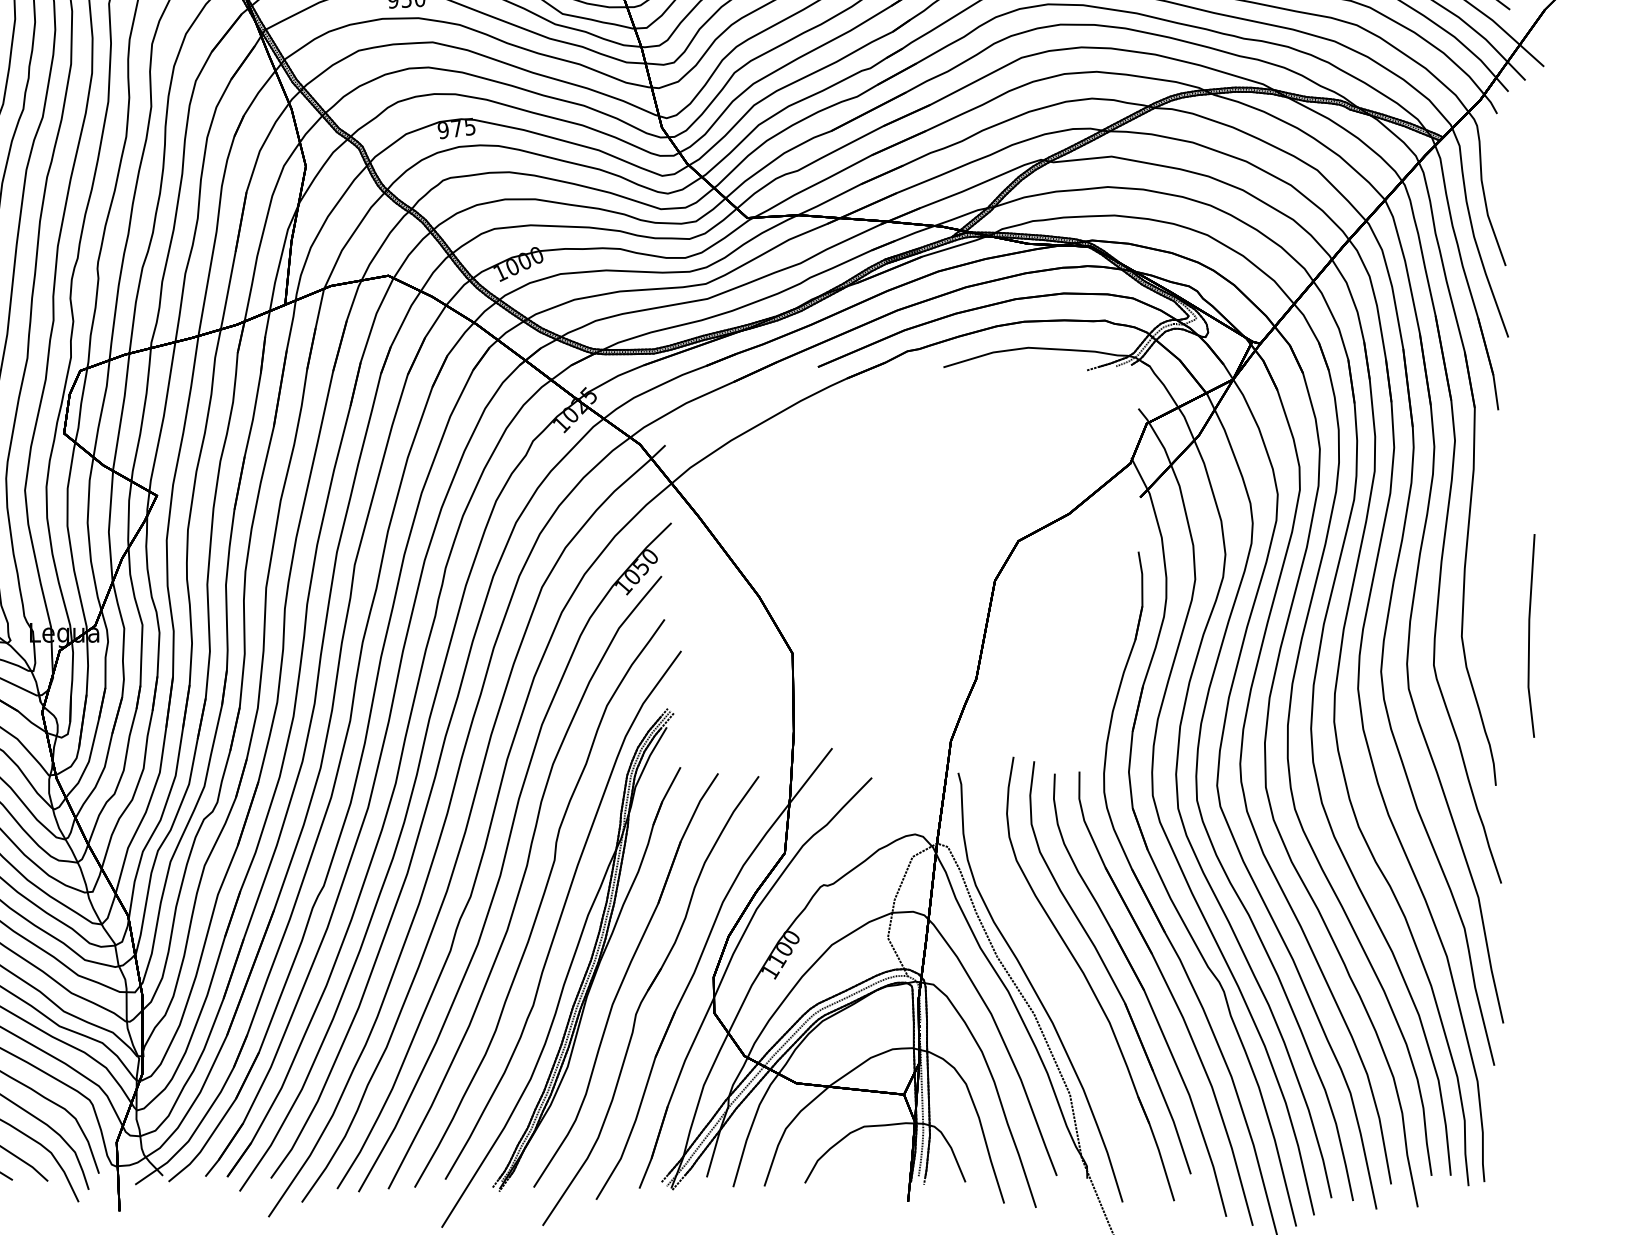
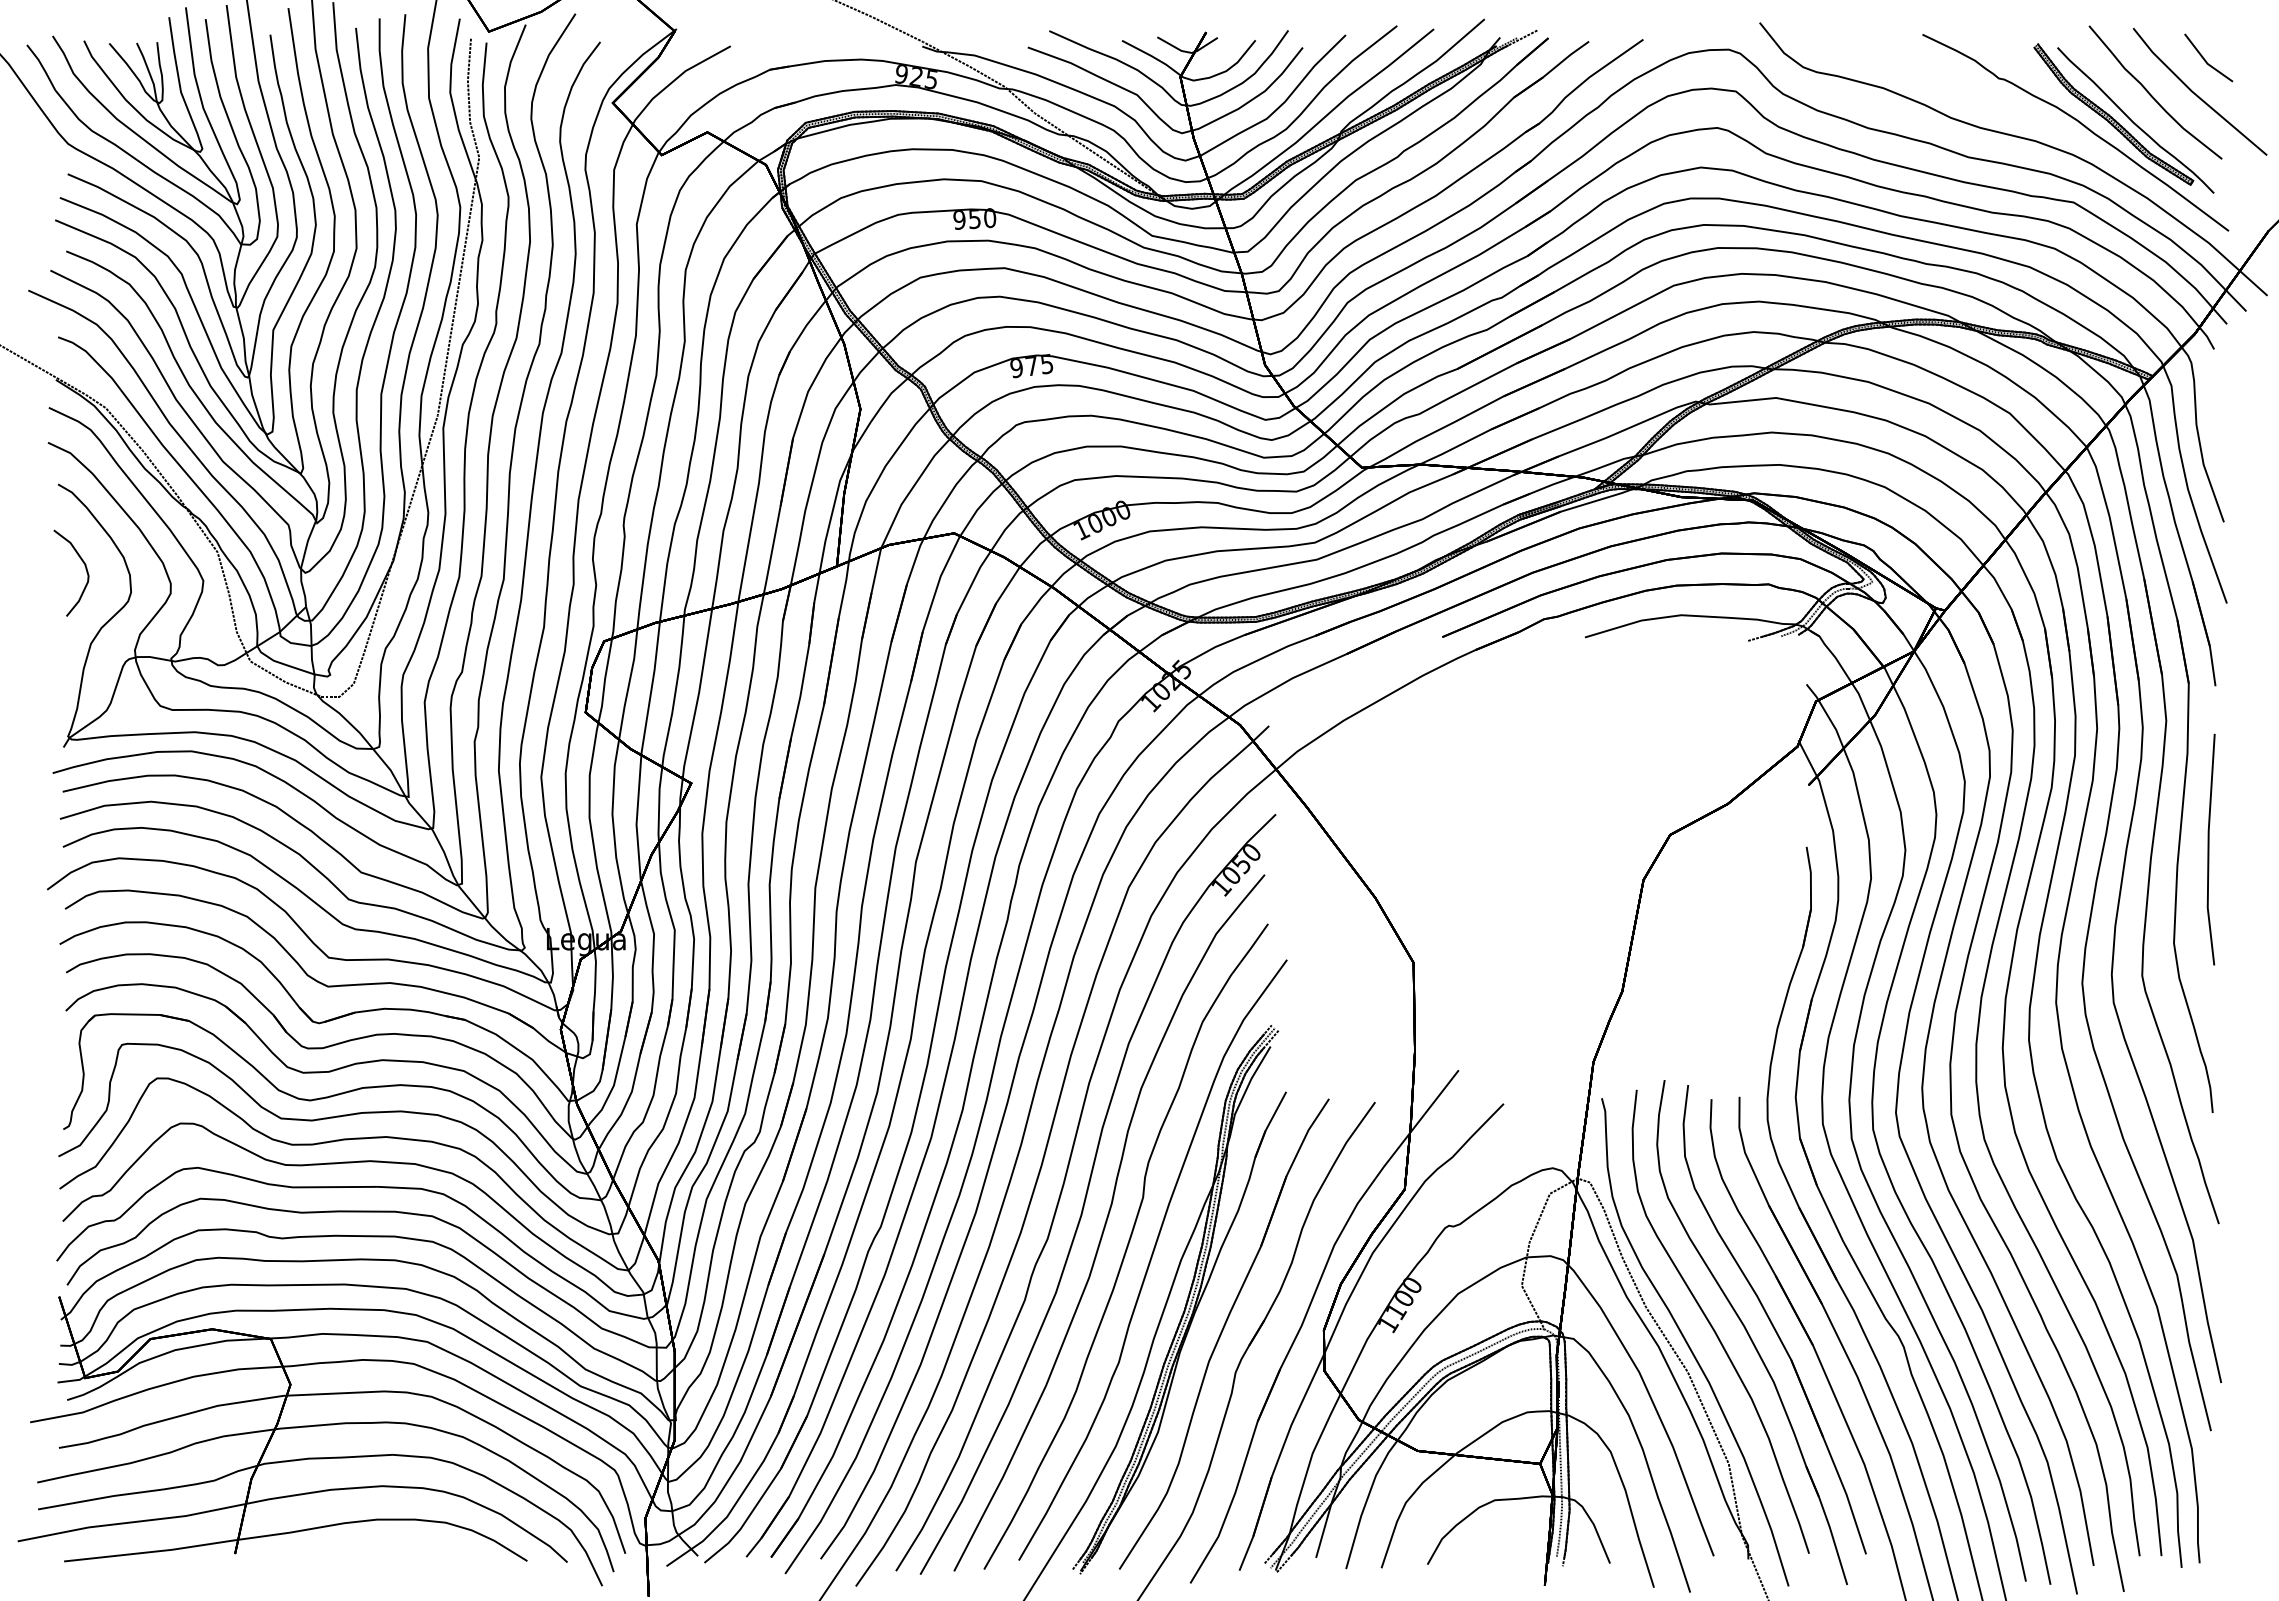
line: (1530, 635) -> (2209, 849), moved
curve: (1055, 972) -> (1712, 1325), added

